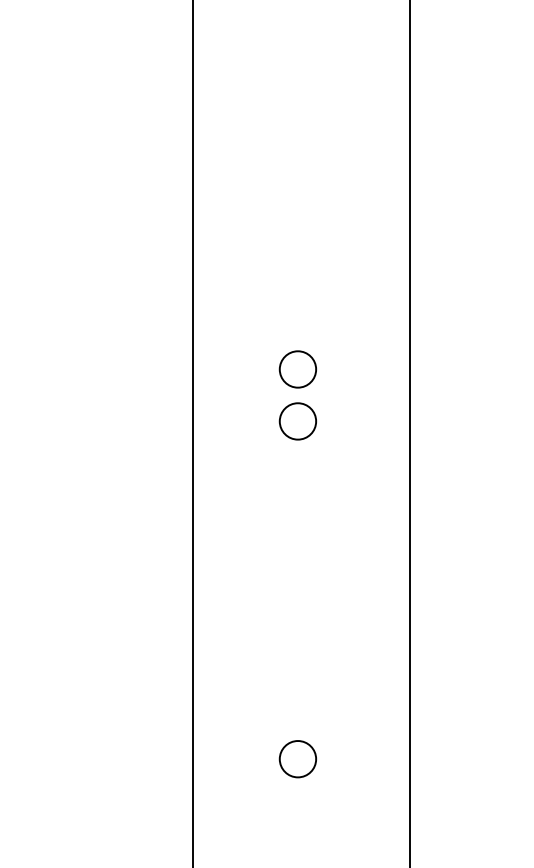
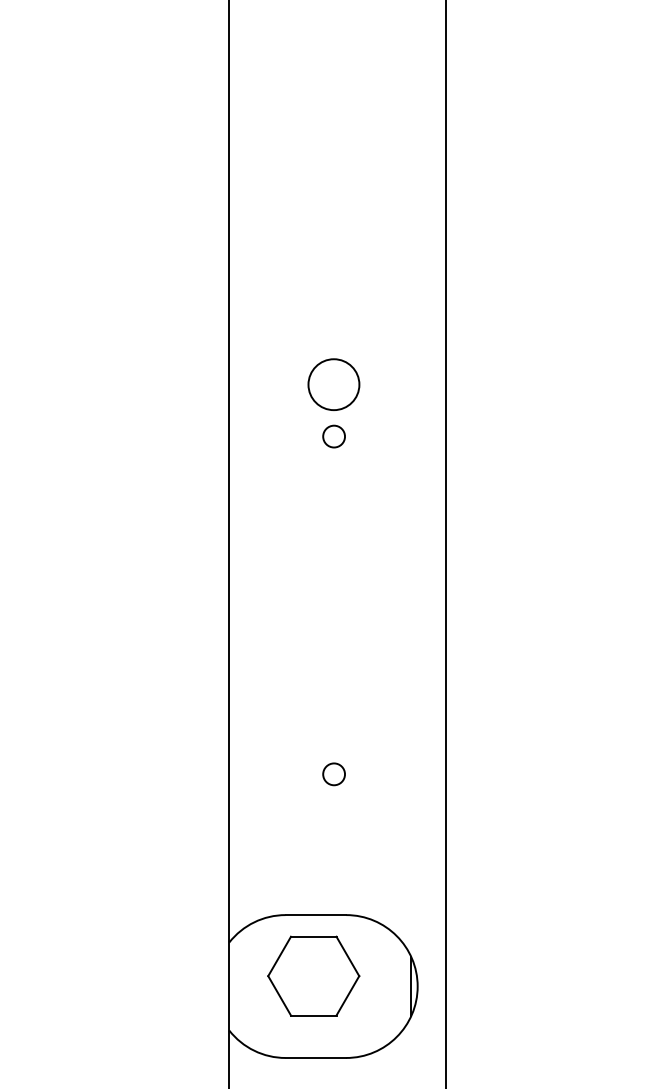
circle: (298, 369) -> (334, 384), size x1.4
circle: (297, 421) -> (333, 436), size x0.6
circle: (297, 759) -> (333, 774), size x0.6

